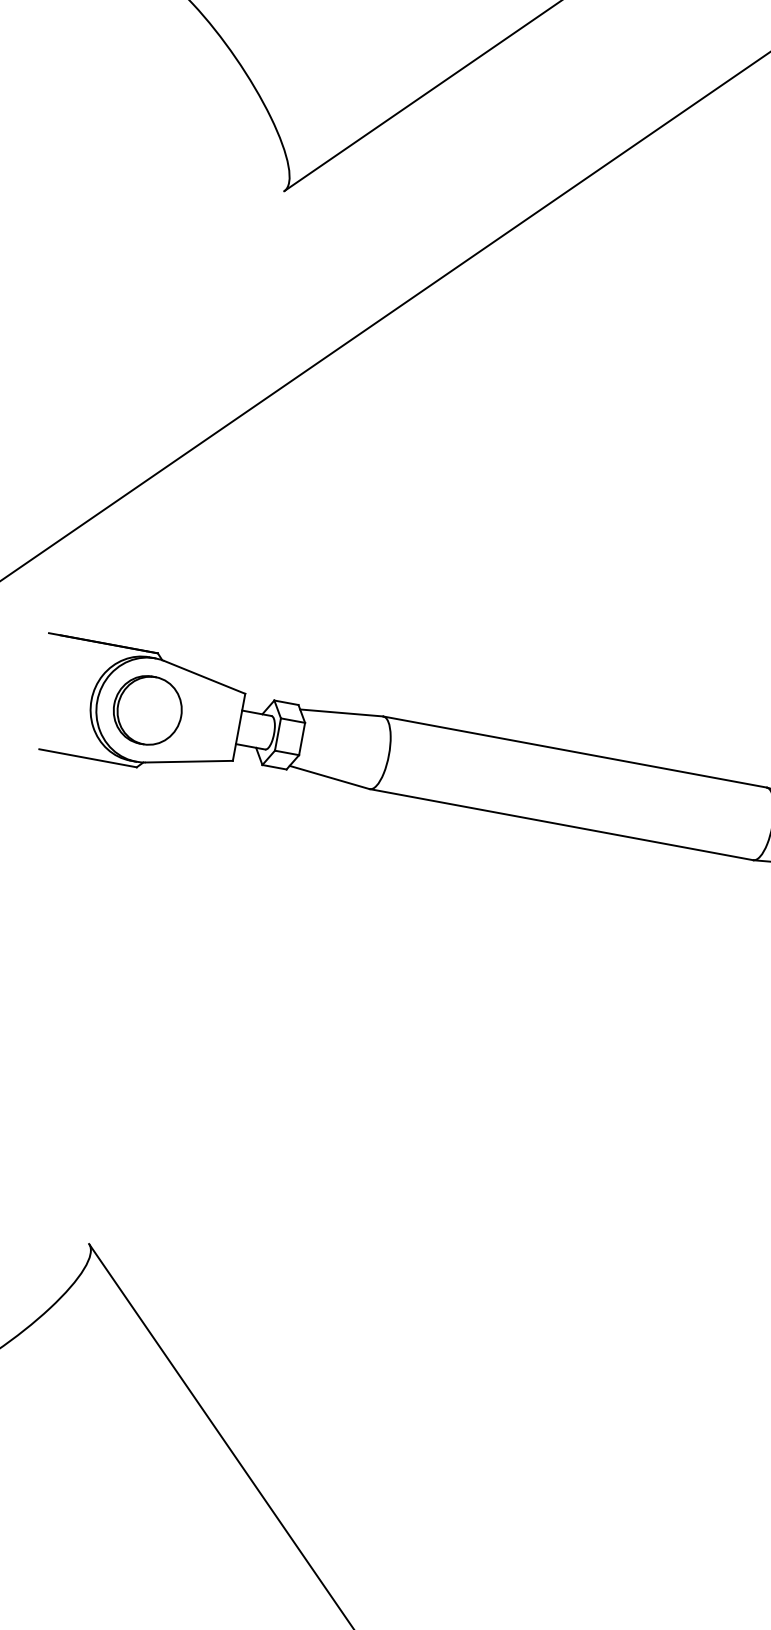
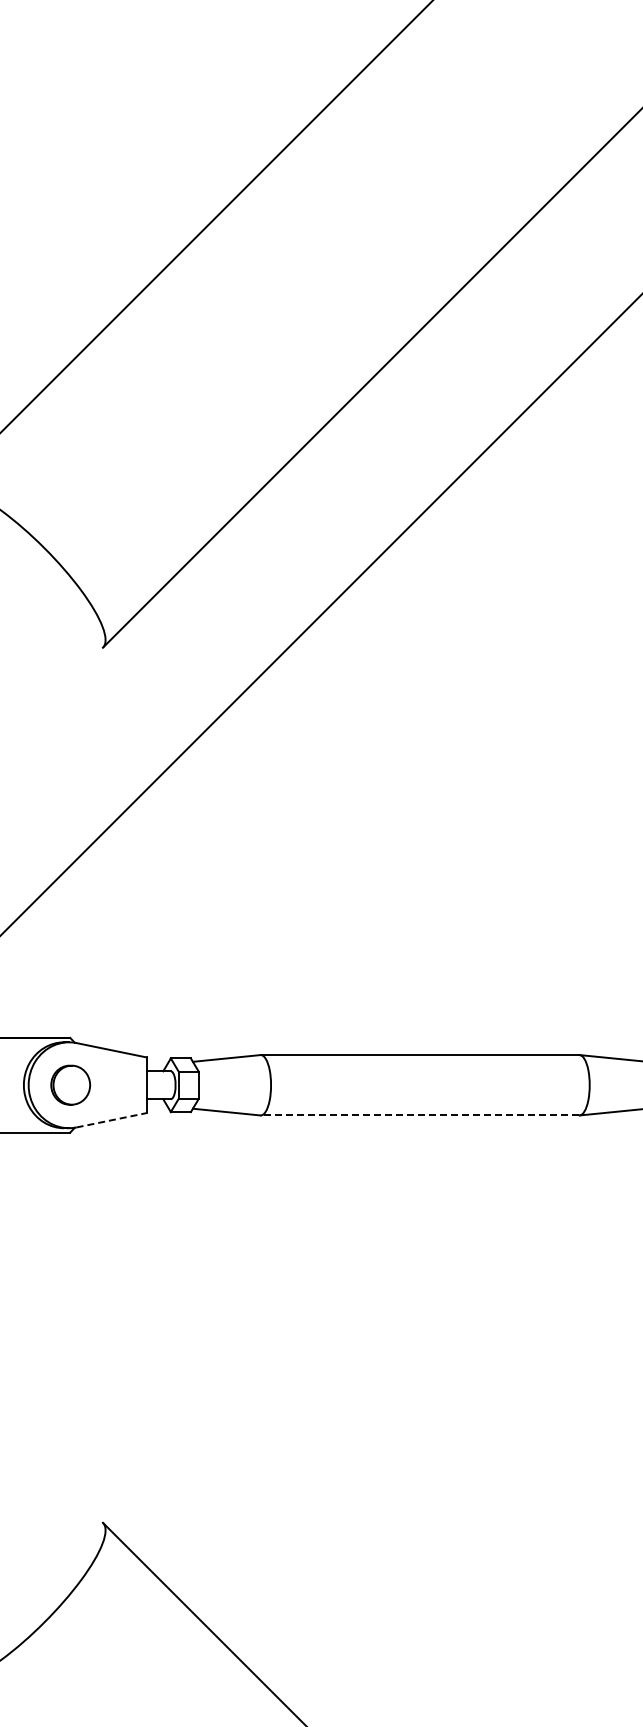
part: (147, 709) -> (70, 1084), size x0.7
line: (189, 761) -> (111, 1120), solid -> dashed
line: (560, 824) -> (419, 1115), solid -> dashed

